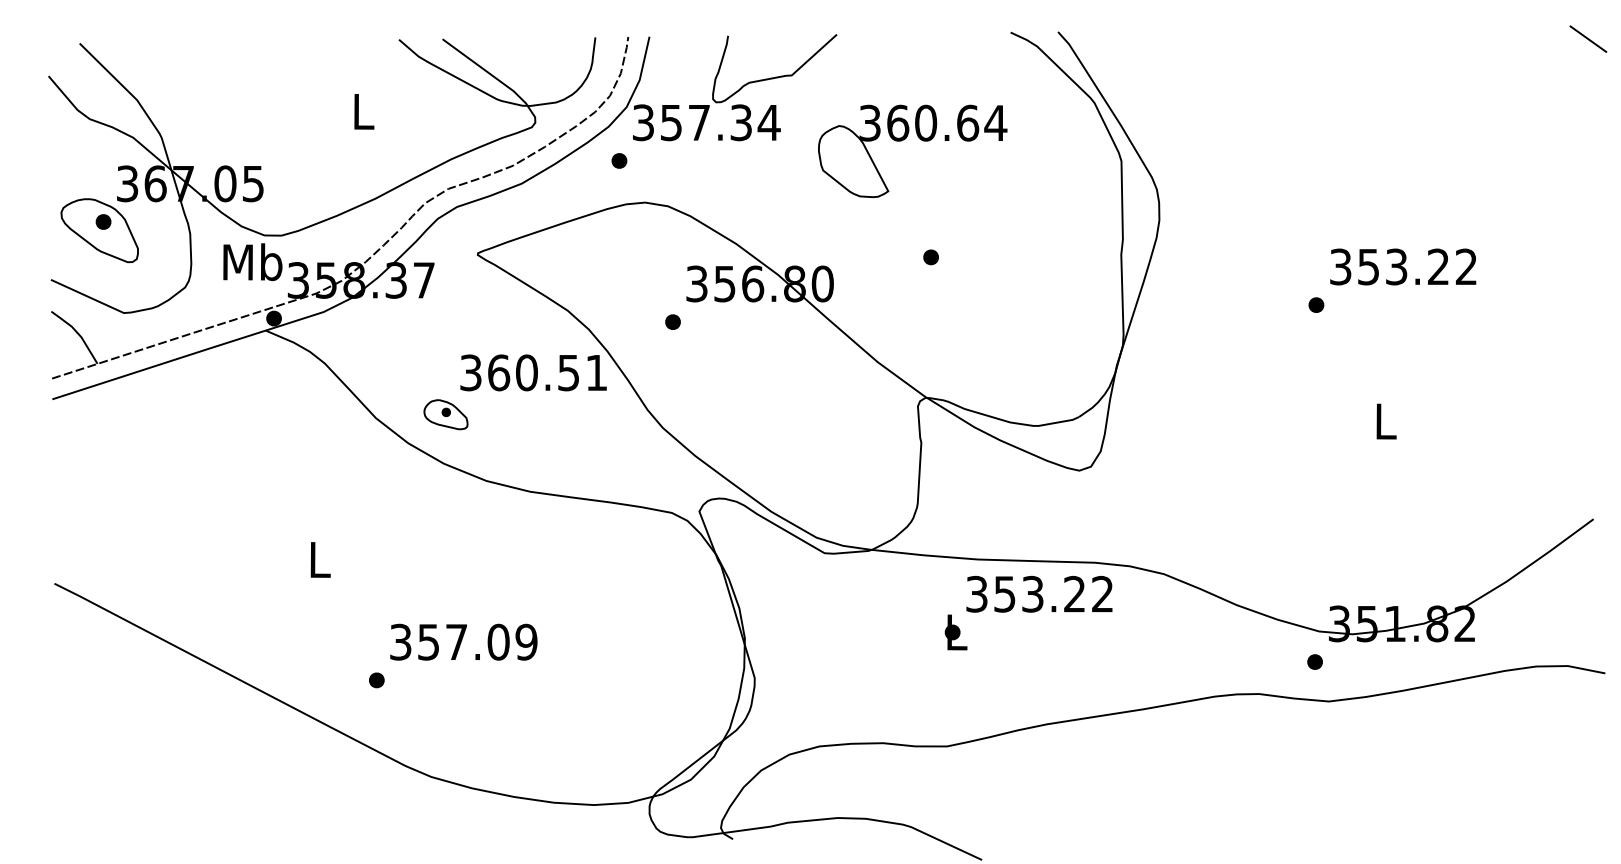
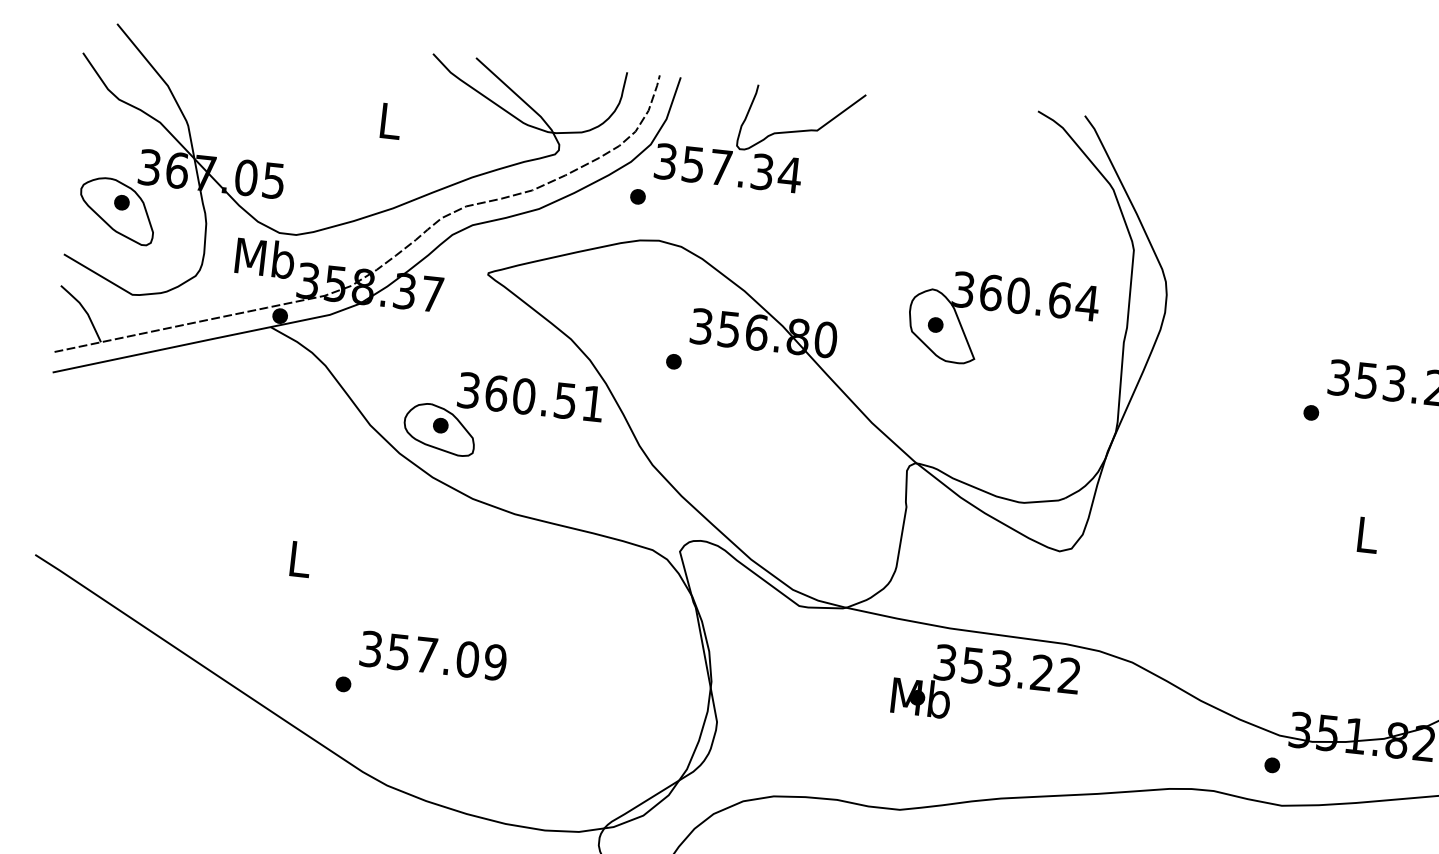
part: (905, 139) -> (996, 309), moved
part: (445, 414) -> (439, 428), size x1.67
text: (955, 631) -> (920, 697), L -> Mb

